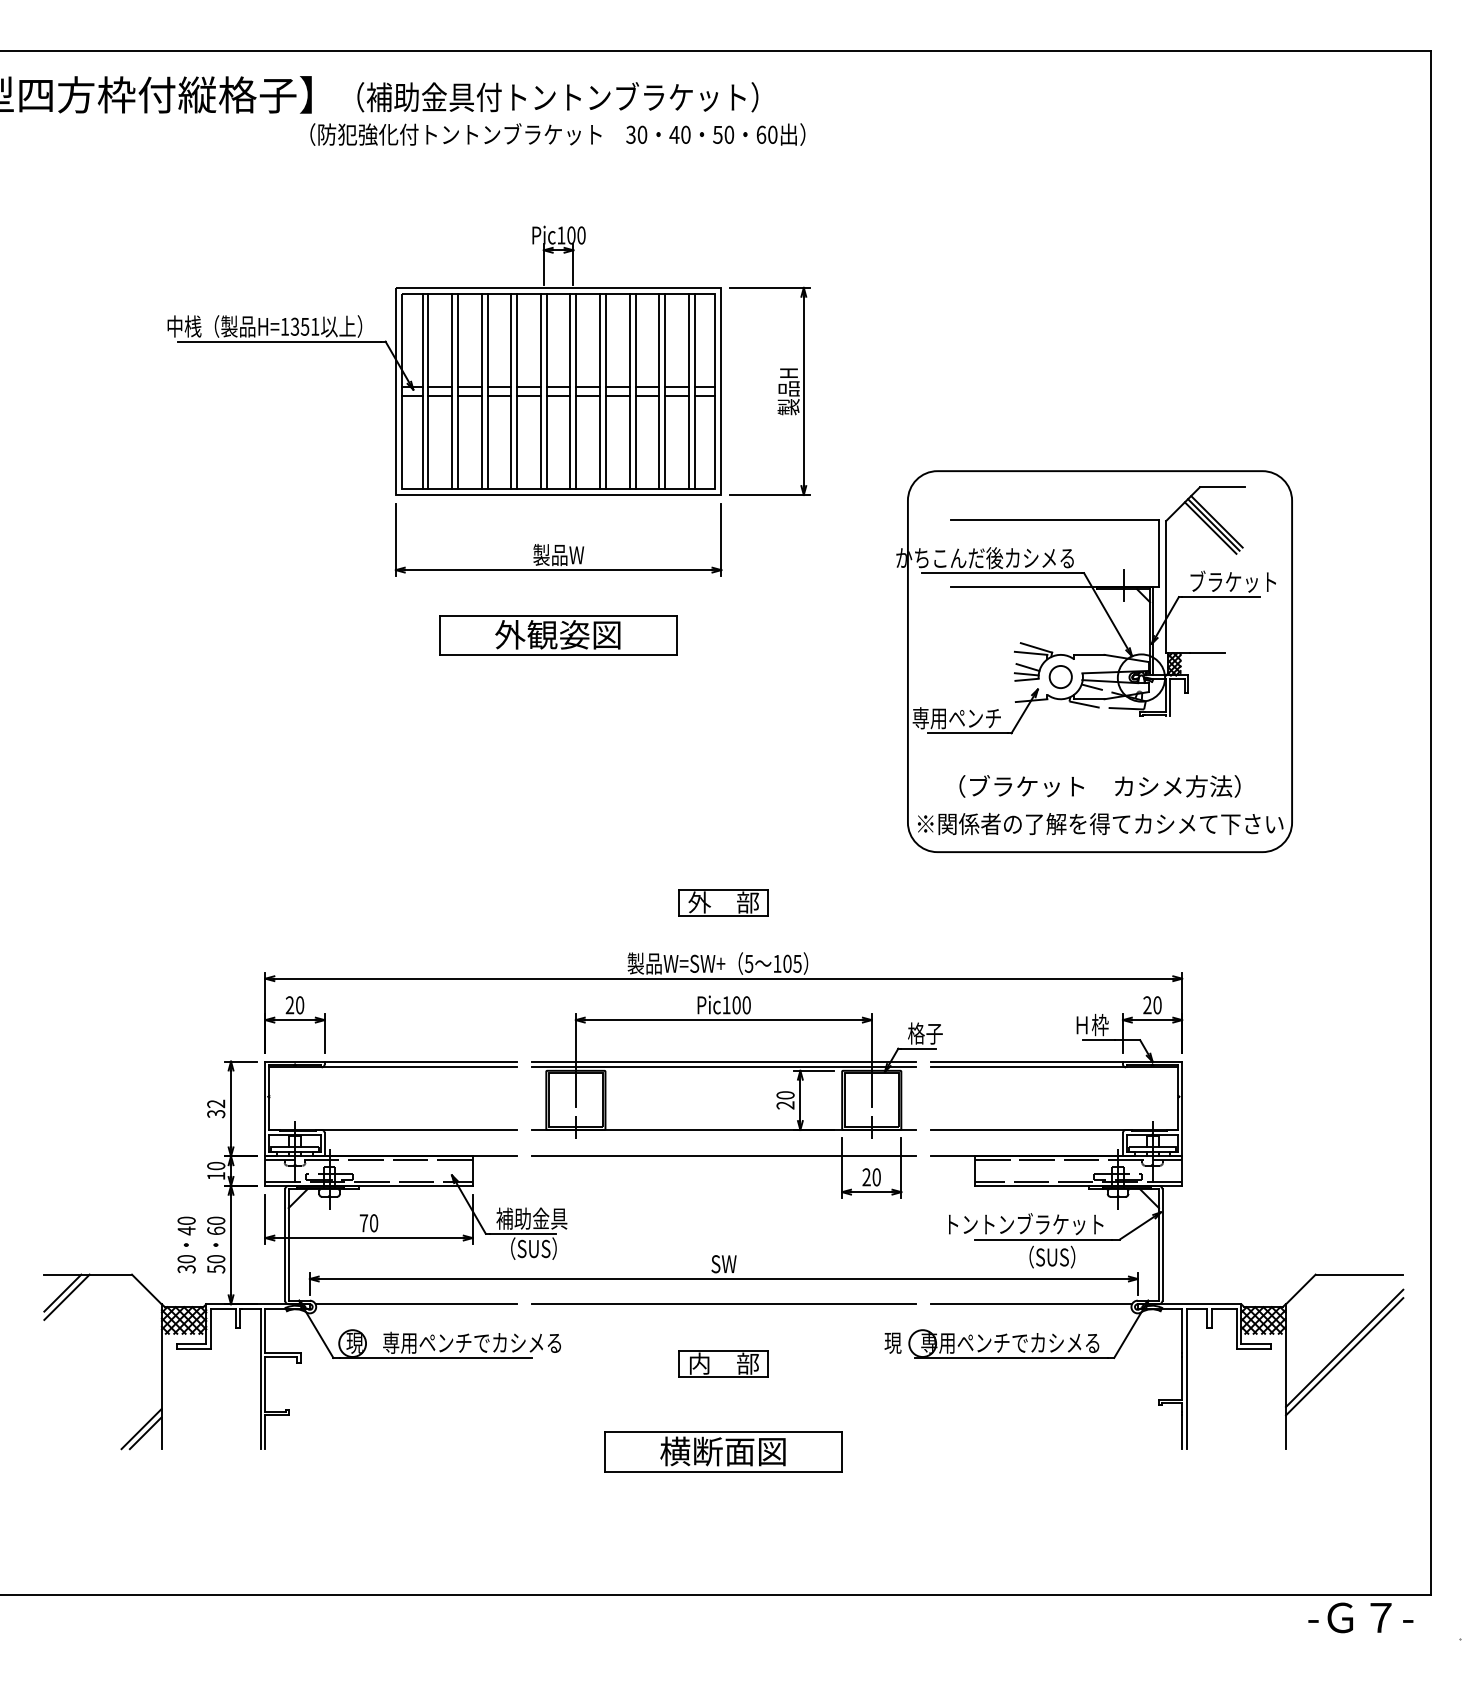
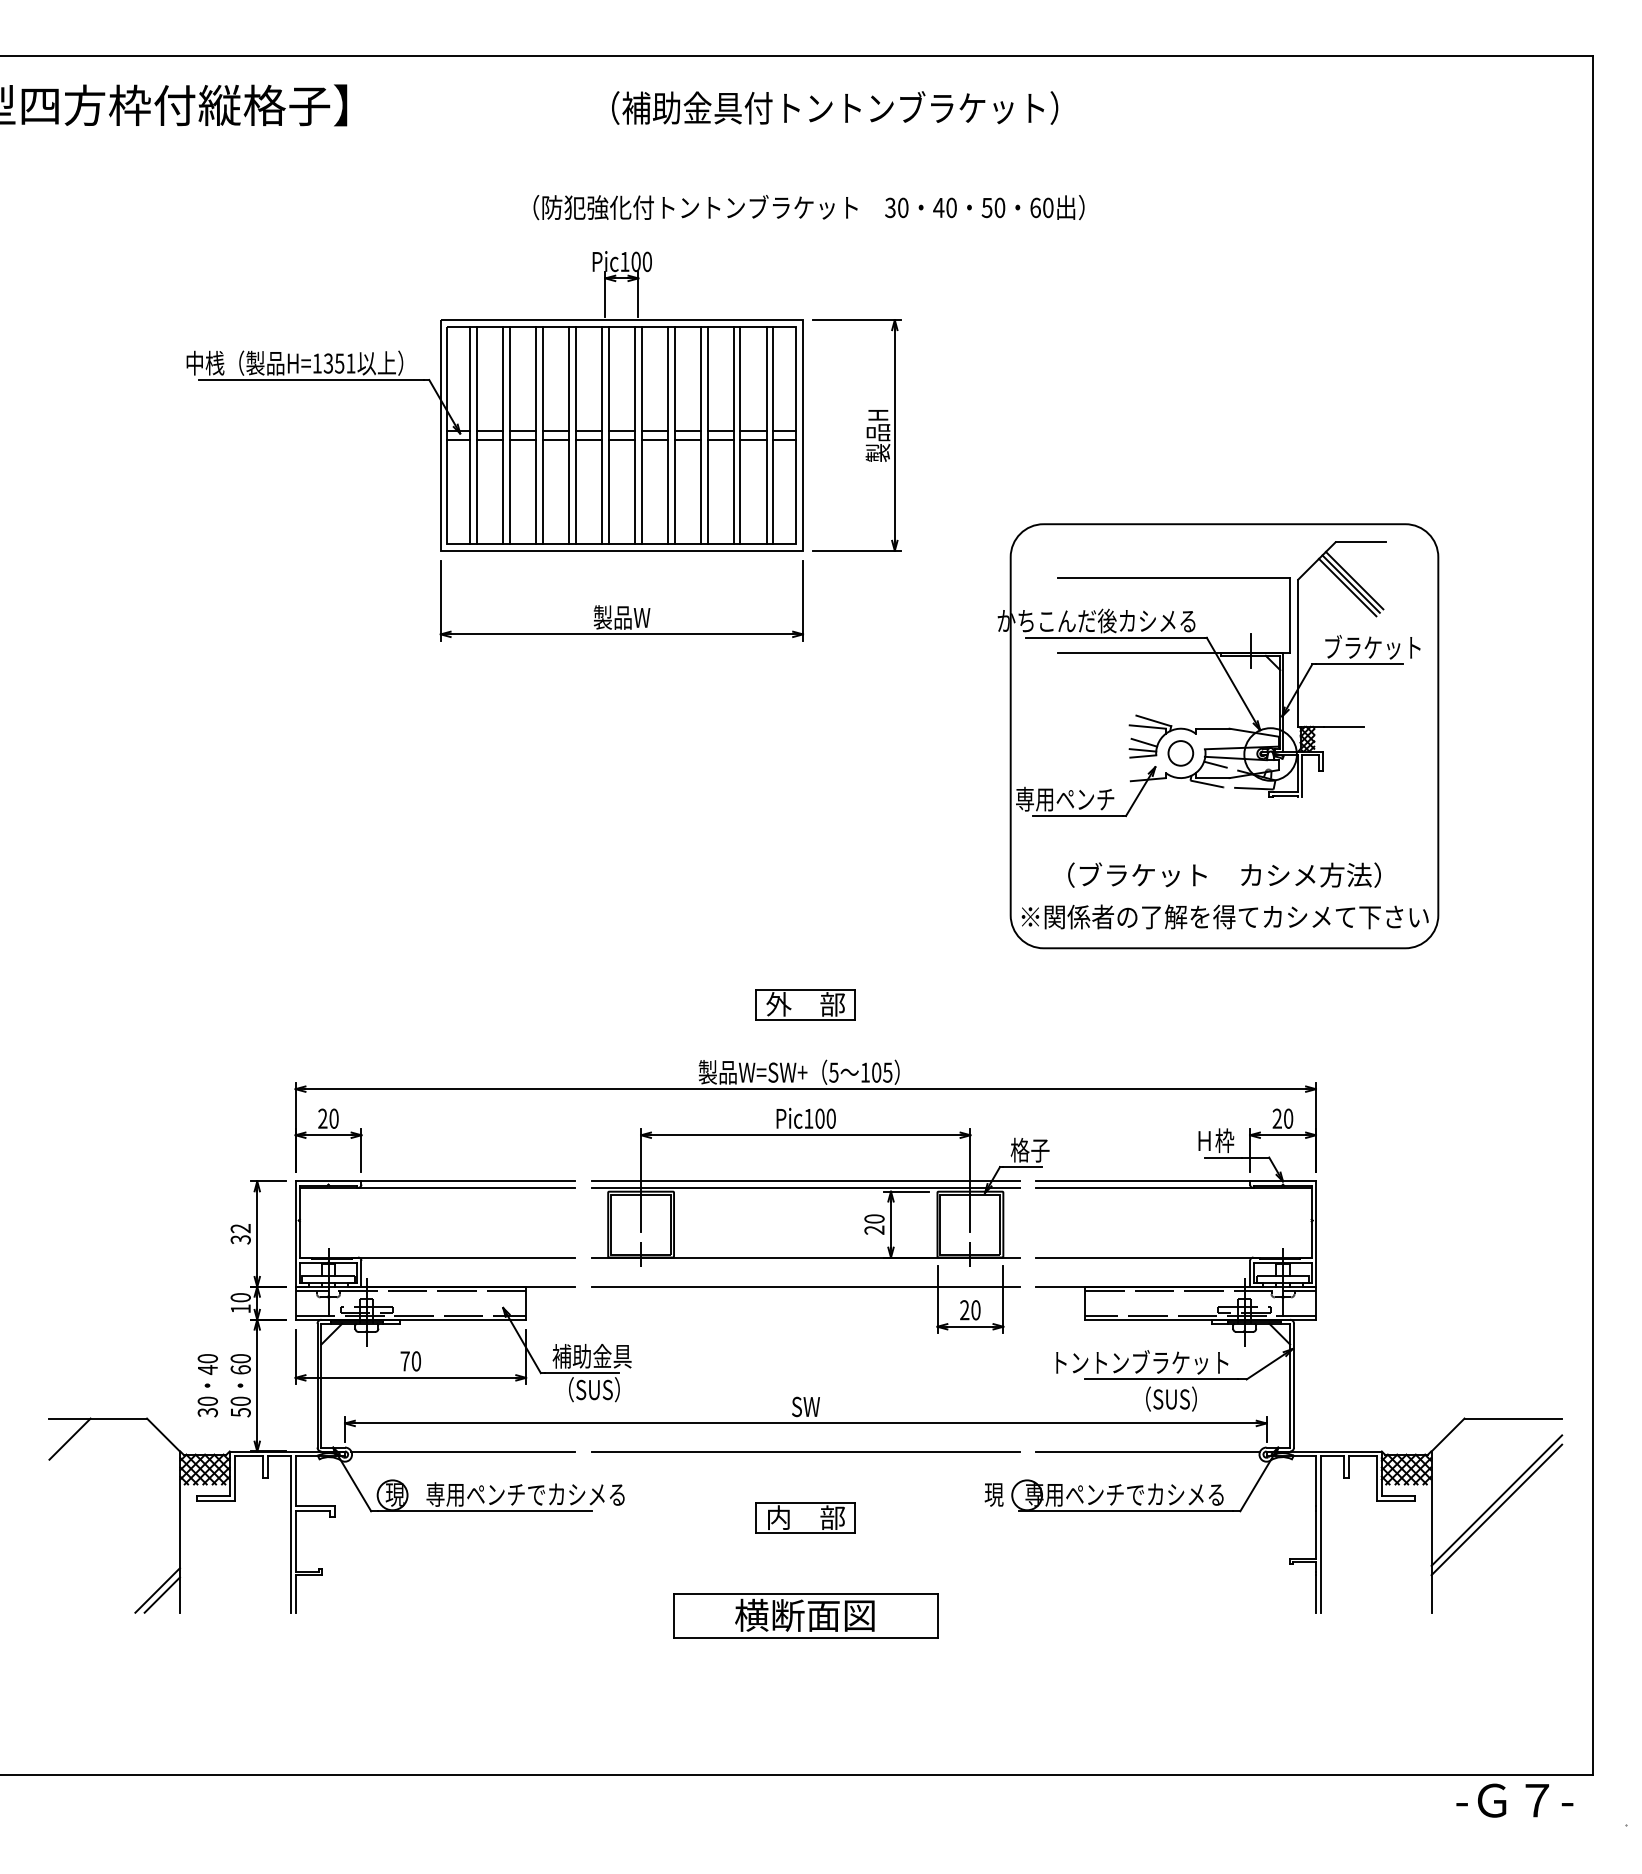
text: (558, 96) -> (835, 107), moved
text: (557, 134) -> (808, 207), moved
part: (558, 634) -> (621, 706), removed
line: (66, 1297) -> (74, 1443), removed

